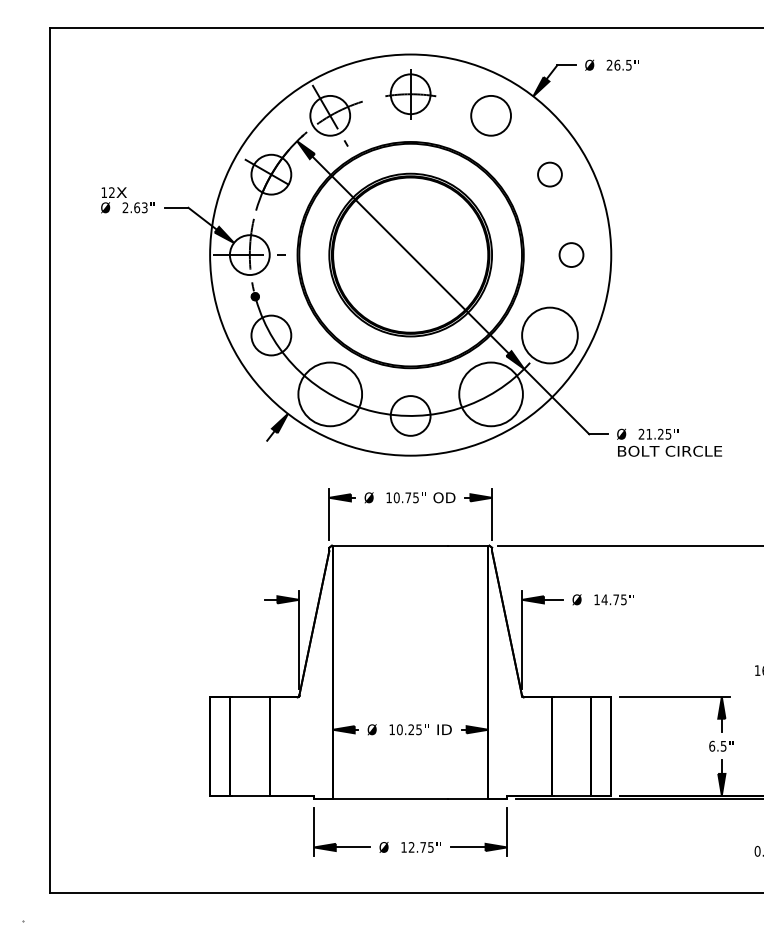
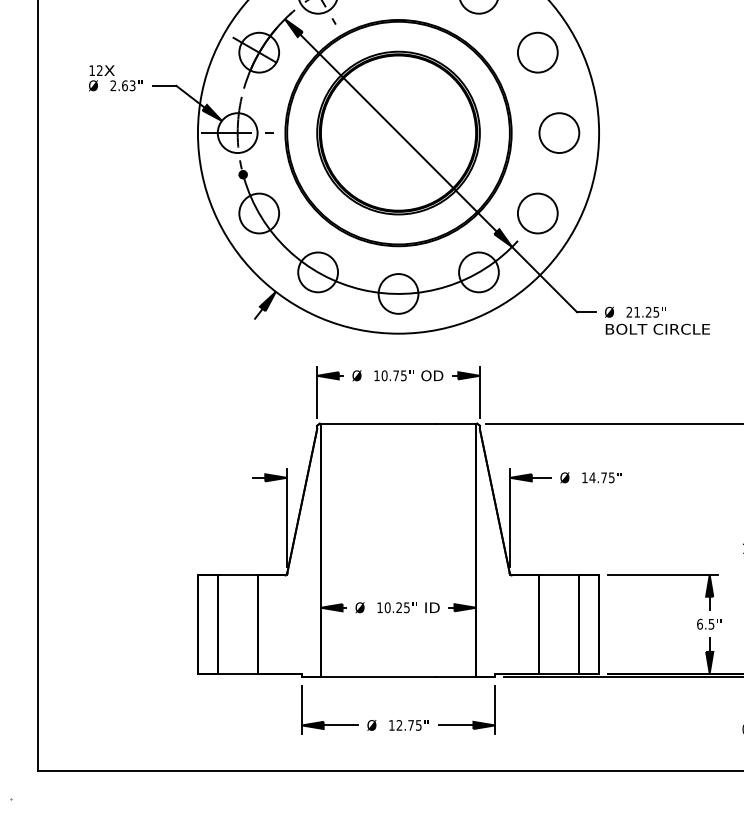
circle: (549, 174) -> (537, 52), size x1.67
circle: (571, 254) -> (559, 132), size x1.67
circle: (549, 335) -> (537, 213), size x0.71
circle: (330, 394) -> (318, 272), size x0.62
circle: (491, 394) -> (479, 272), size x0.62

